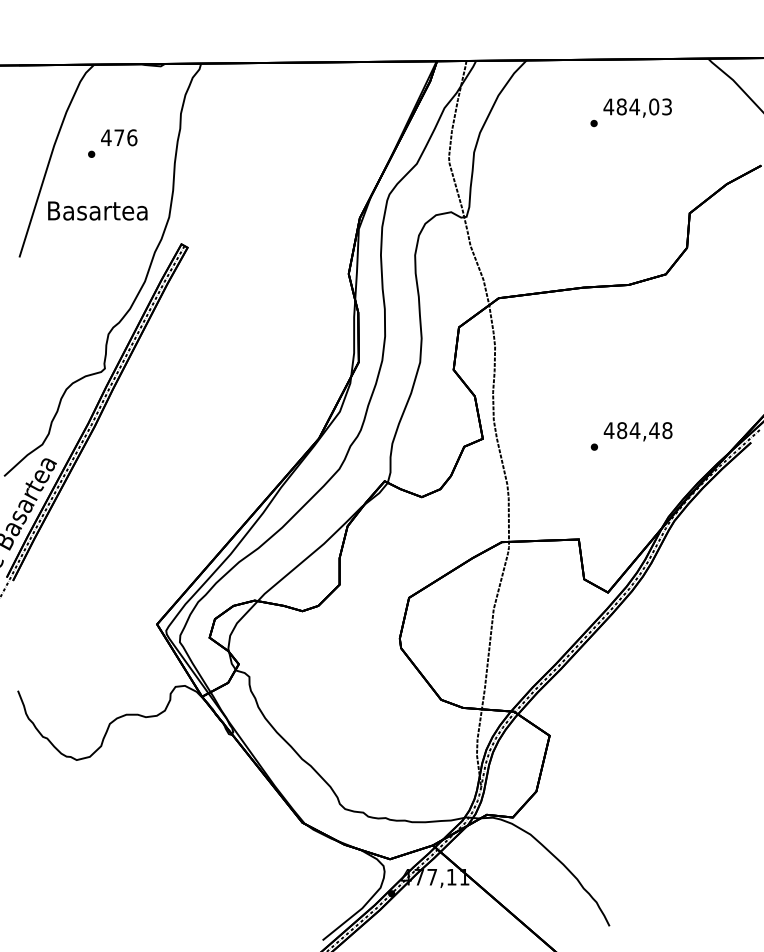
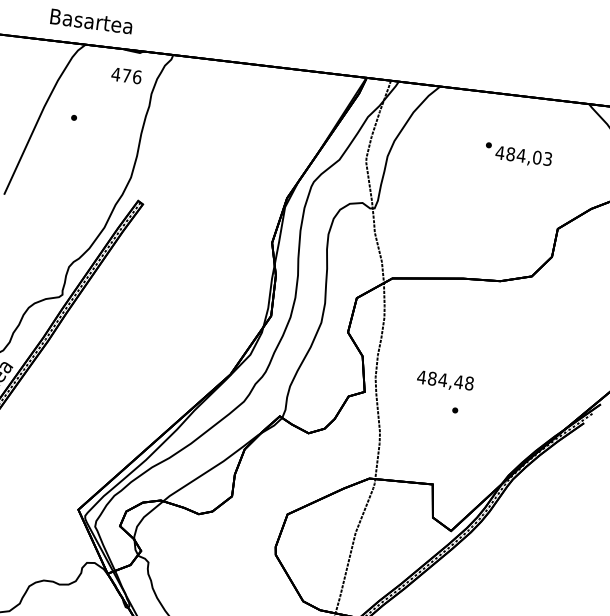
text: (637, 107) -> (523, 156), moved
text: (119, 137) -> (126, 75), moved
text: (97, 210) -> (91, 21), moved
text: (637, 431) -> (444, 381), moved

